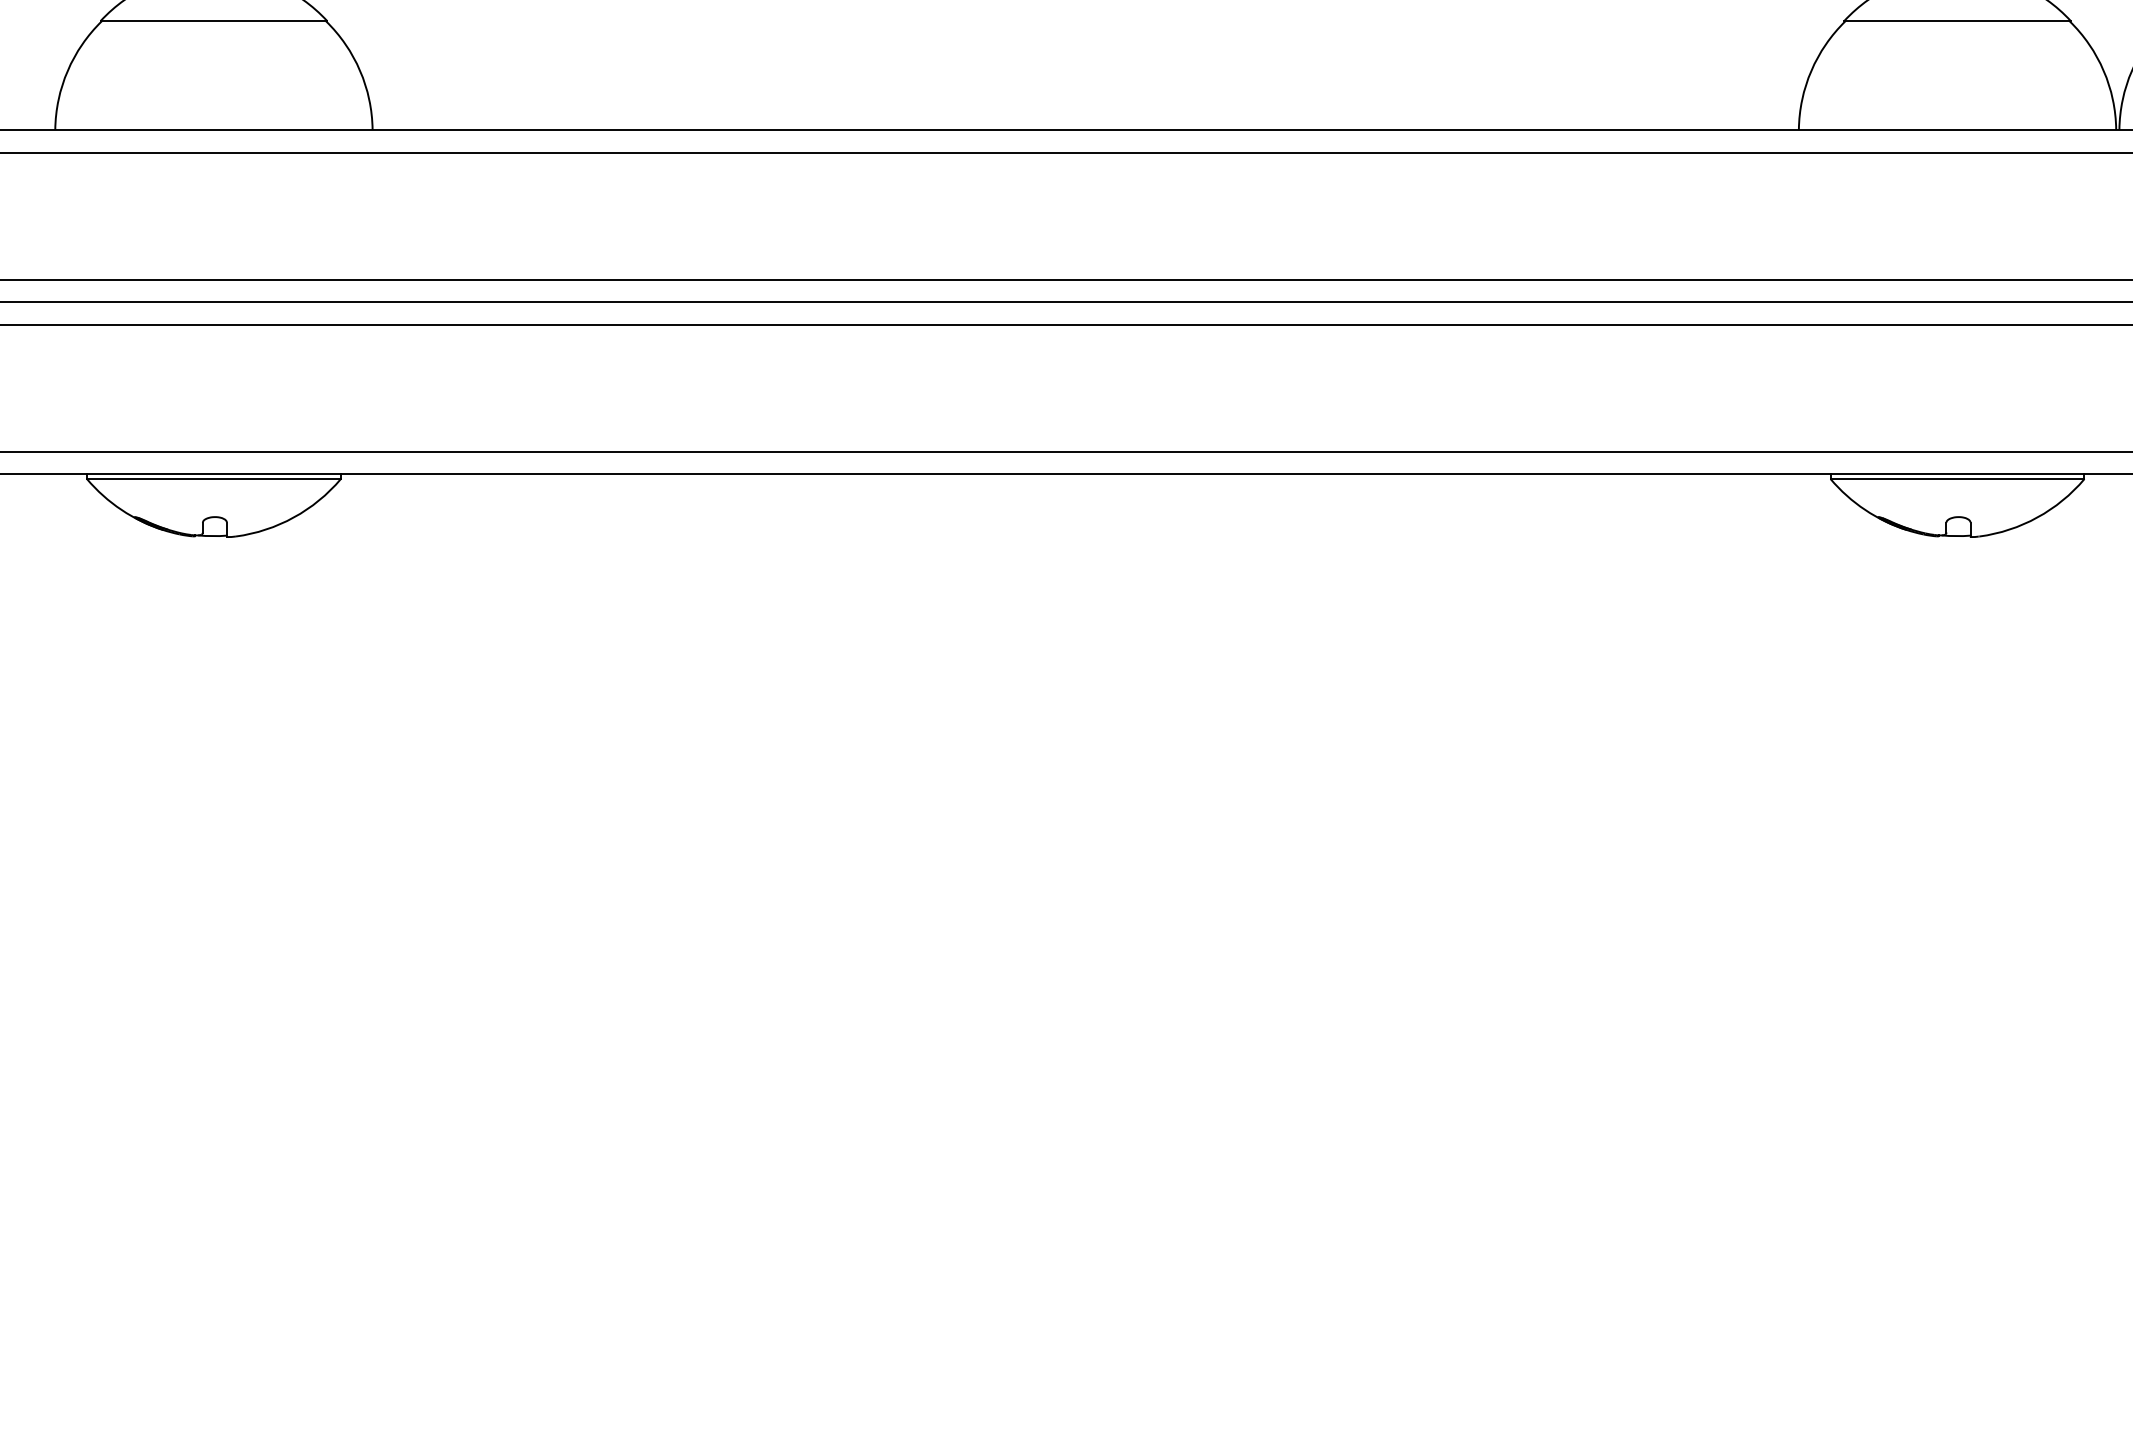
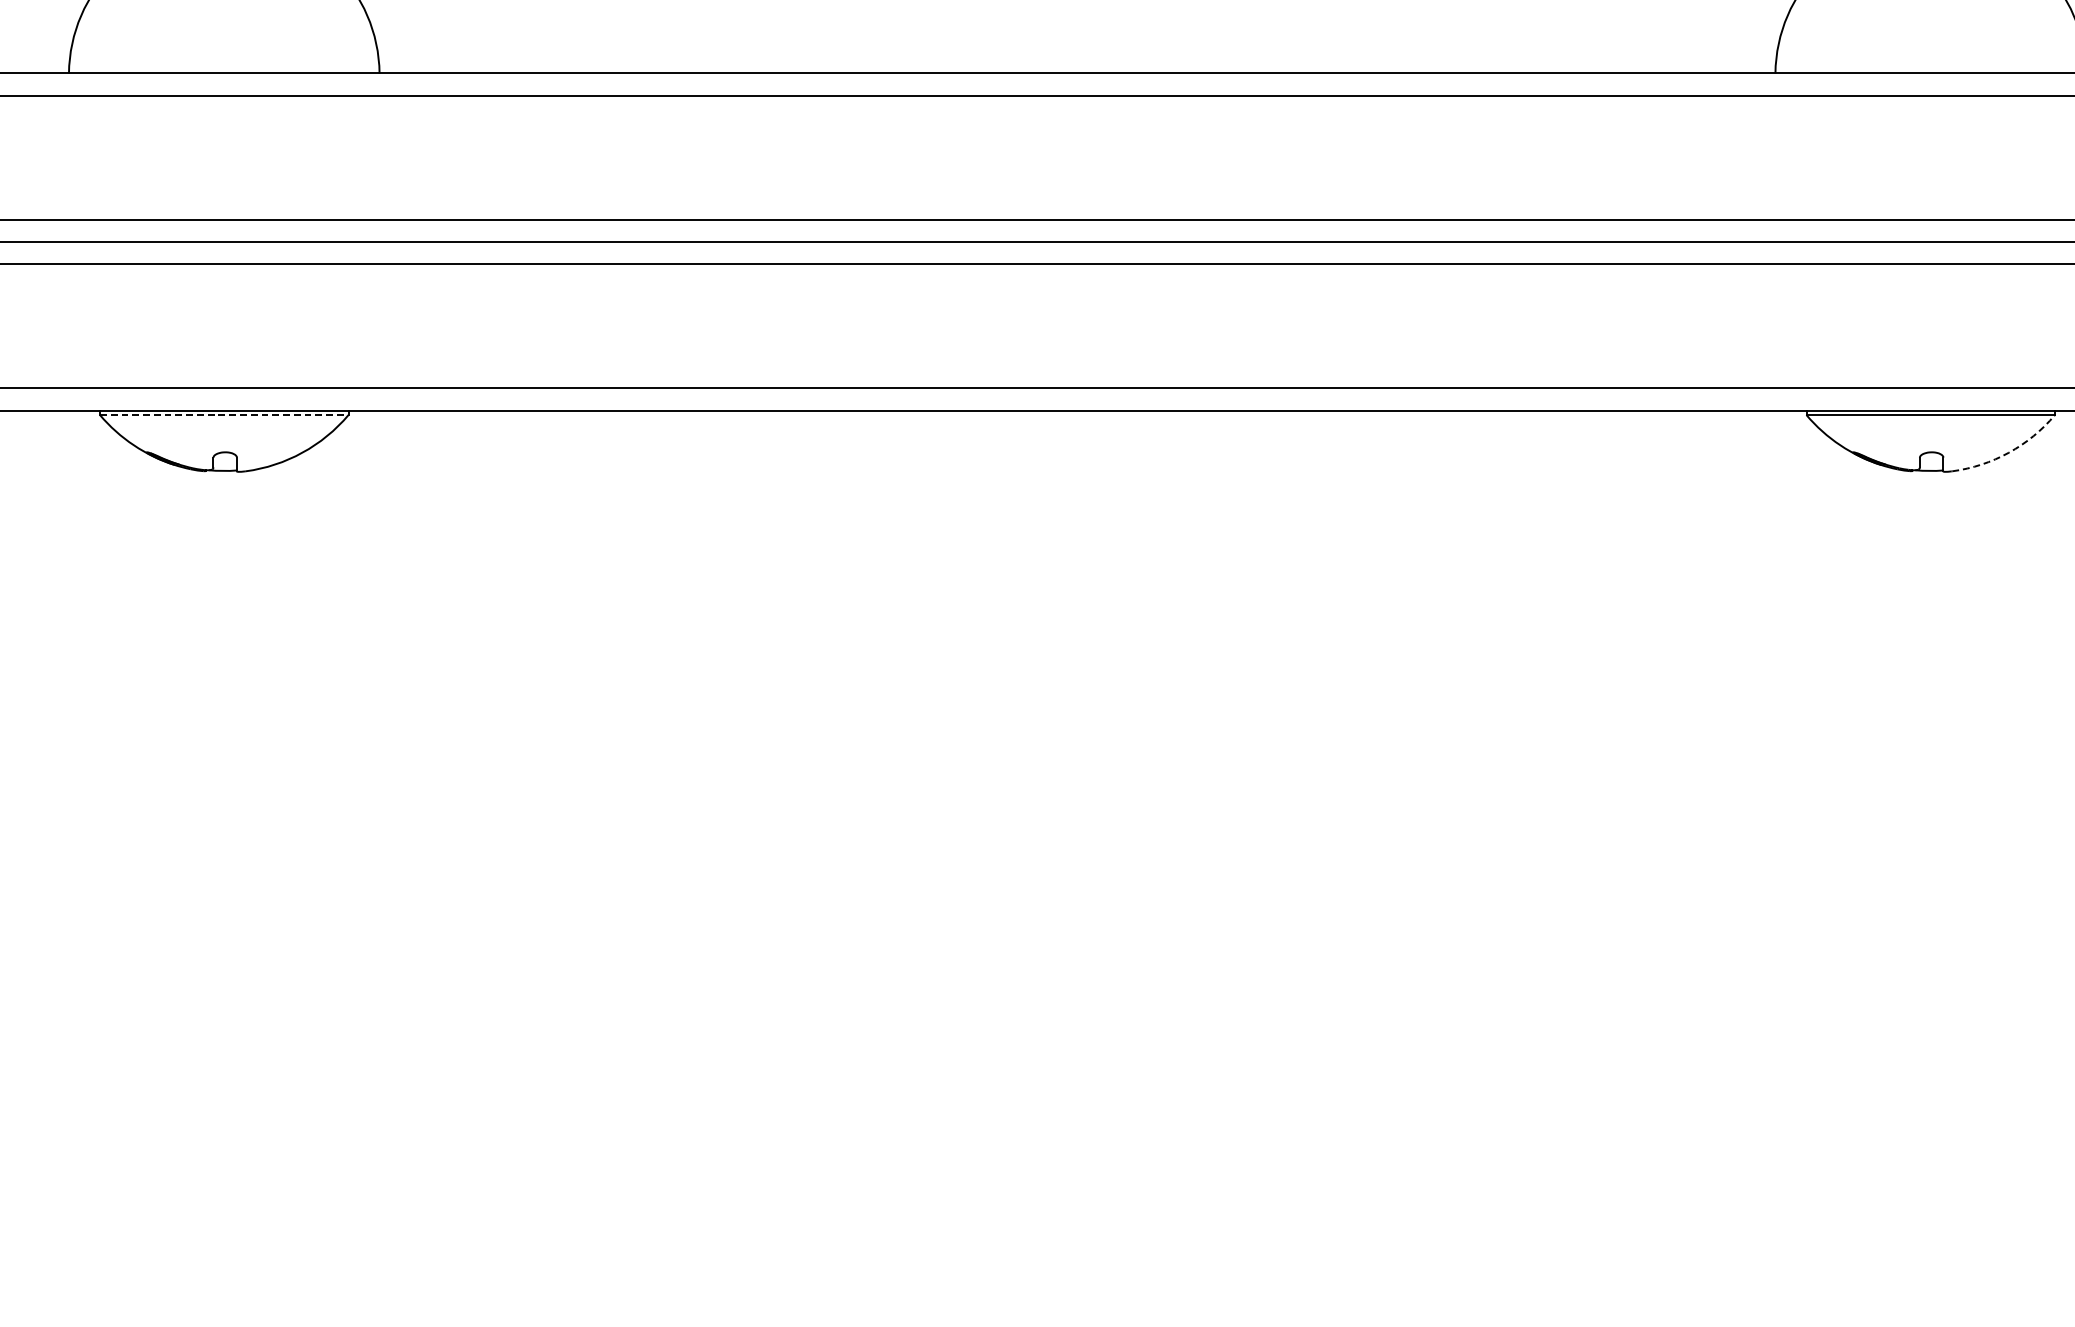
line: (213, 479) -> (223, 415), solid -> dashed
arc: (2037, 517) -> (2008, 452), solid -> dashed

